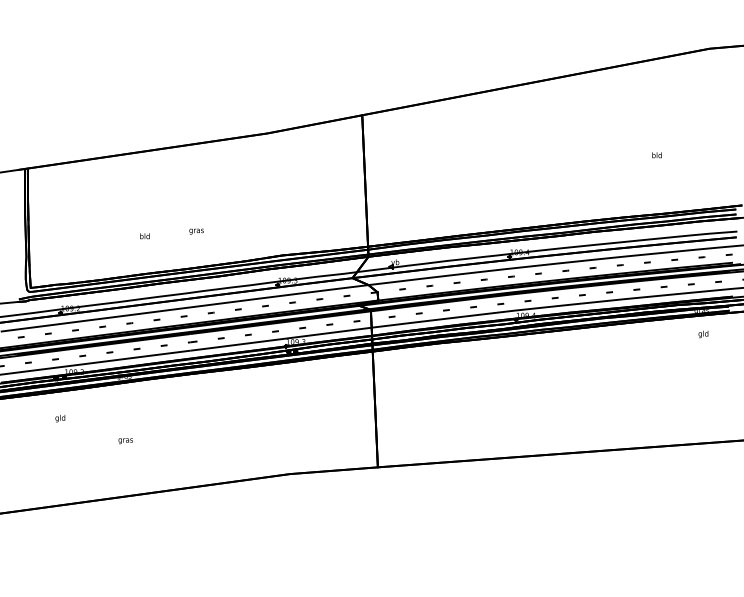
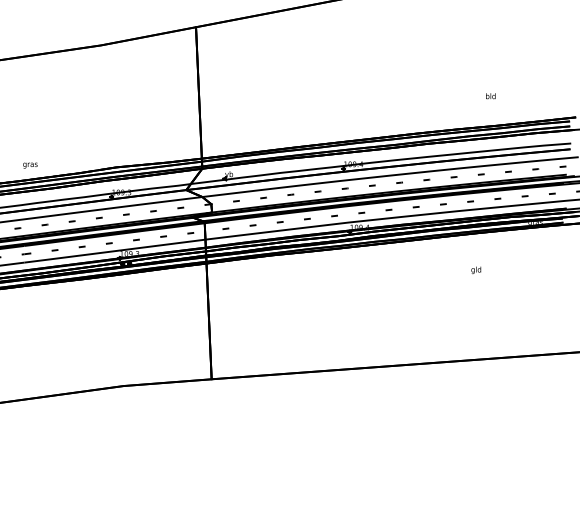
text: (656, 155) -> (490, 96), moved
text: (196, 231) -> (30, 165), moved
text: (703, 334) -> (476, 270), moved

